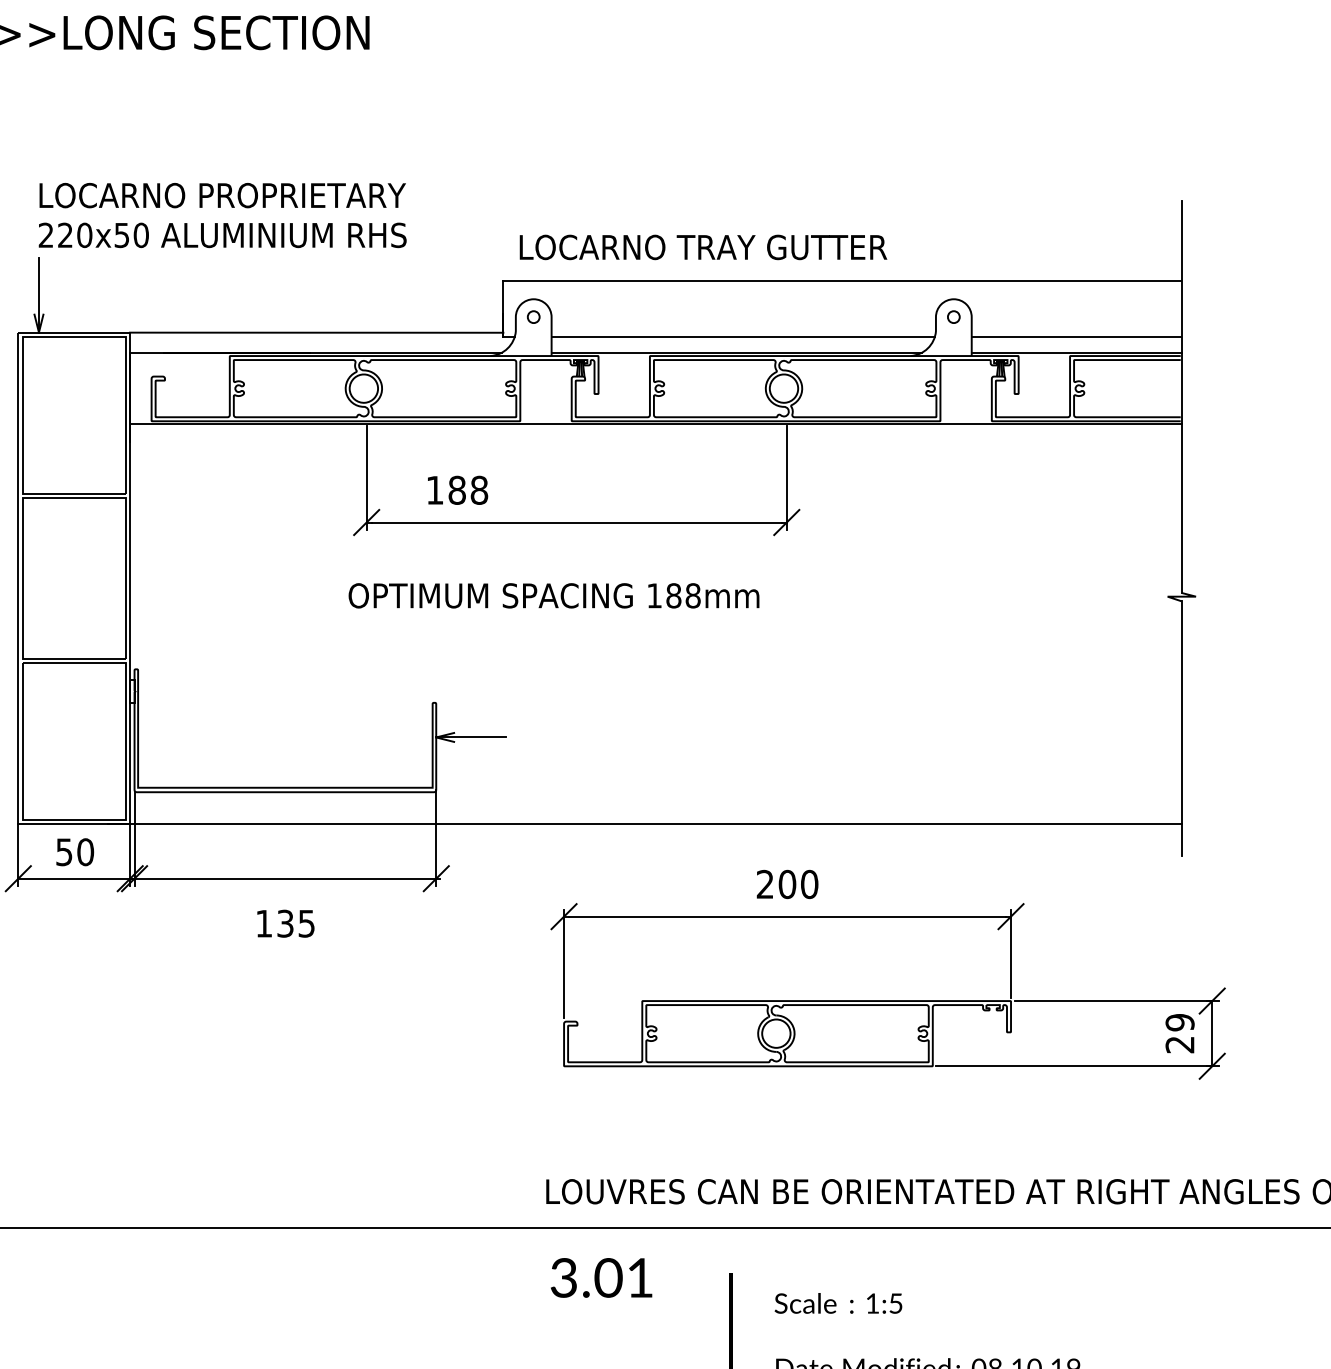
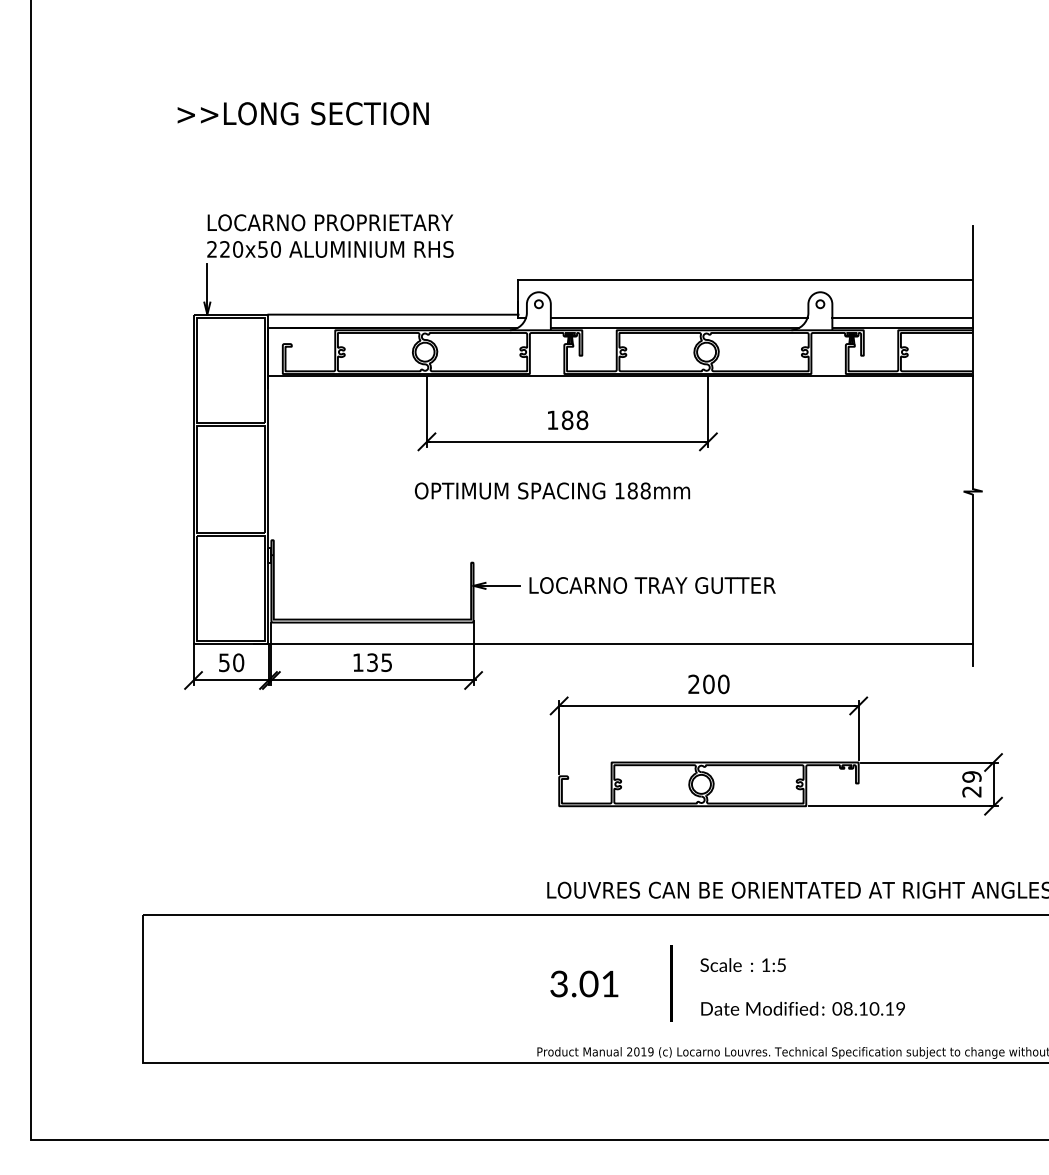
text: (703, 247) -> (652, 585), moved
text: (458, 489) -> (568, 419), moved
text: (285, 923) -> (372, 662), moved
text: (601, 1277) -> (584, 983), moved

